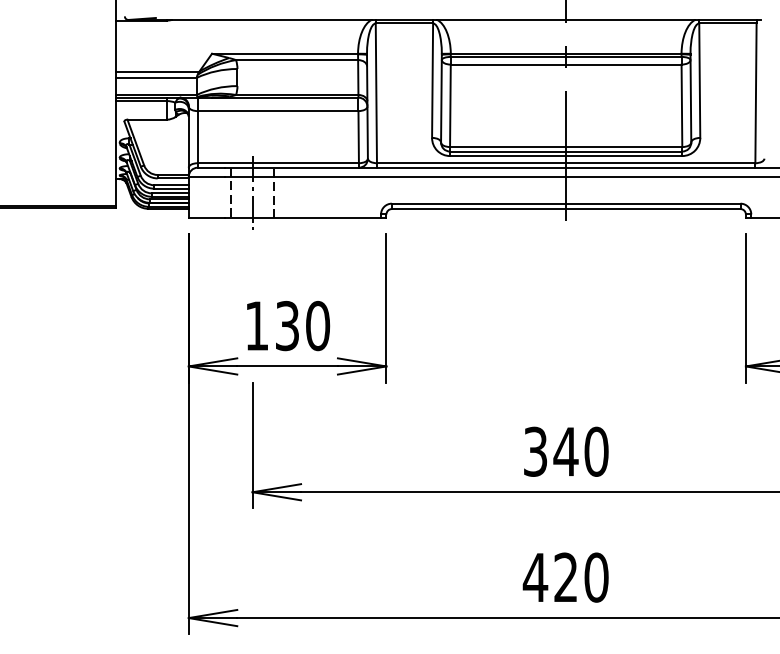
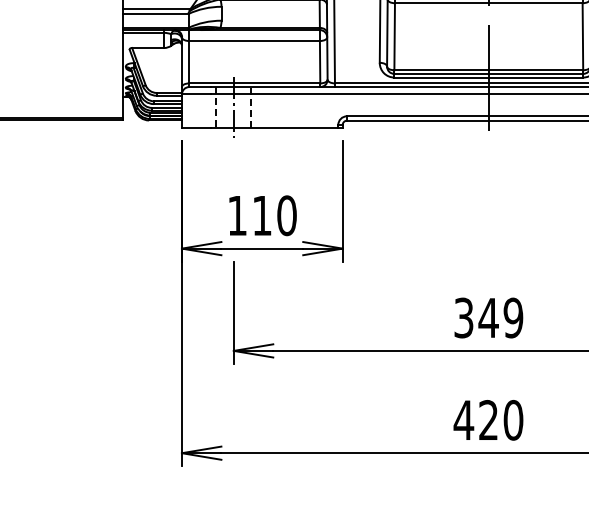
text: (287, 325) -> (262, 215), 130 -> 110
text: (596, 451) -> (513, 317), 340 -> 349

